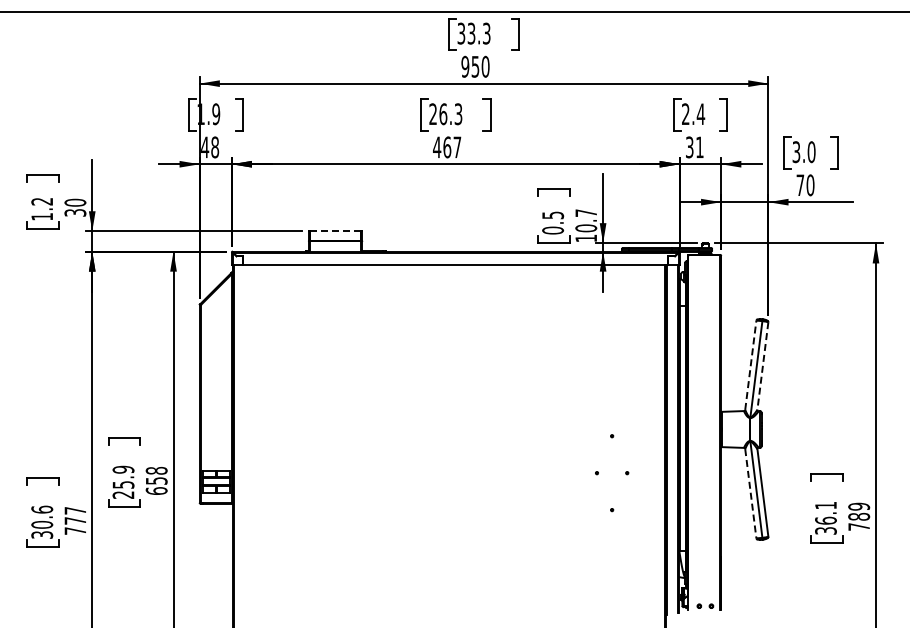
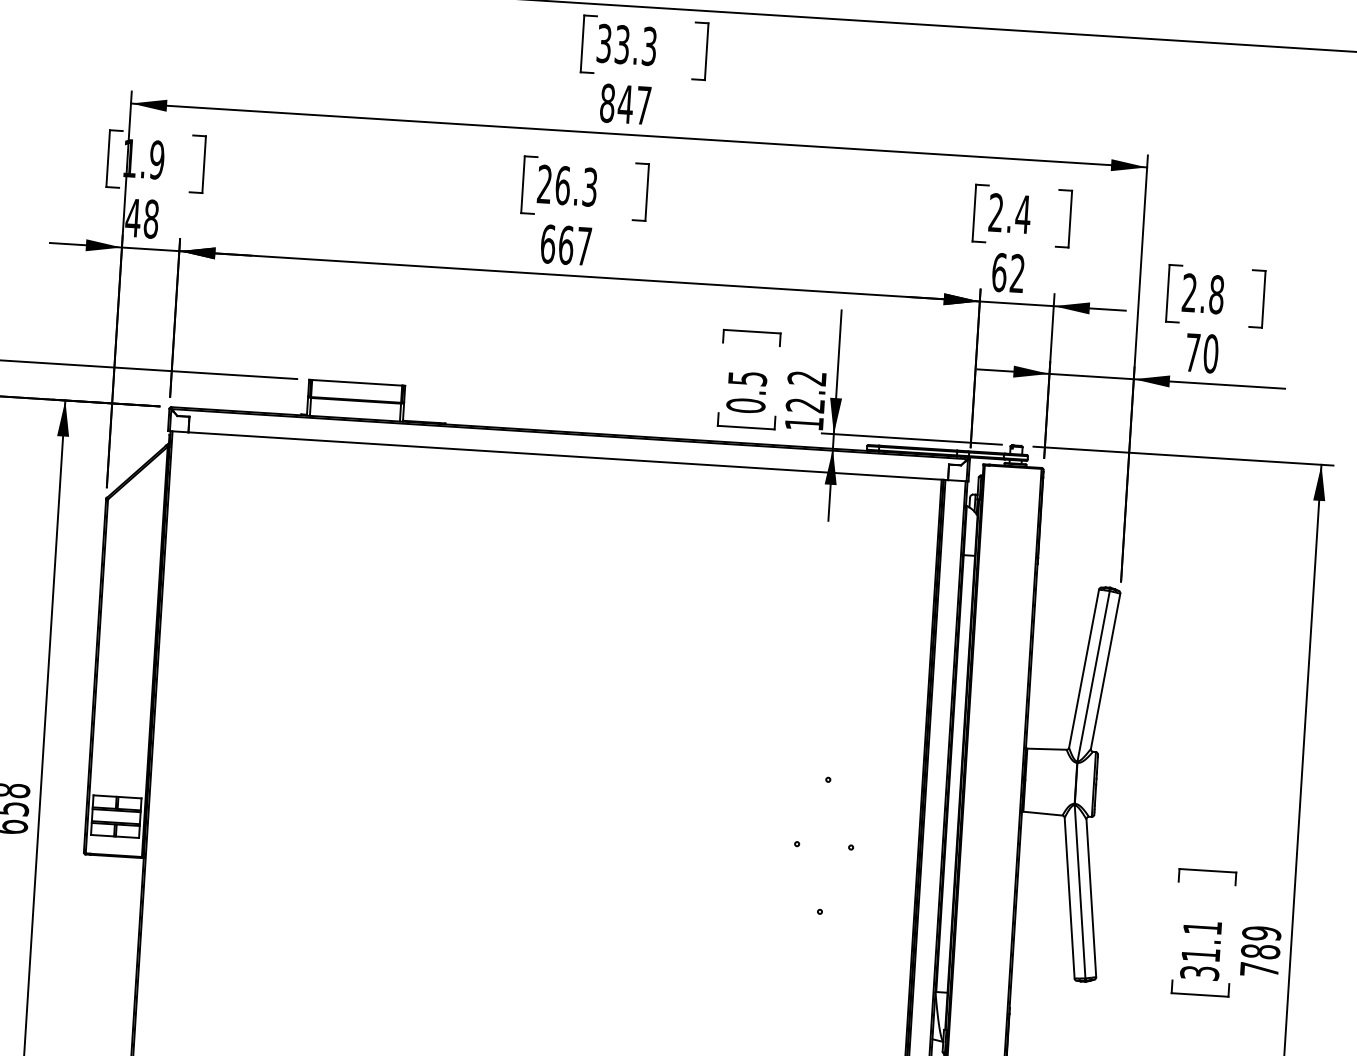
text: (475, 66) -> (625, 103), 950 -> 847
text: (437, 147) -> (548, 244), 467 -> 667
text: (694, 147) -> (1007, 273), 31 -> 62
text: (803, 152) -> (1202, 294), 3.0 -> 2.8
text: (586, 220) -> (806, 391), 10.7 -> 12.2
line: (335, 231) -> (357, 382), dashed -> solid
line: (750, 365) -> (1083, 669), dashed -> solid
line: (762, 366) -> (1104, 672), dashed -> solid
line: (750, 493) -> (1069, 897), dashed -> solid
text: (825, 520) -> (1200, 954), 36.1 -> 31.1

